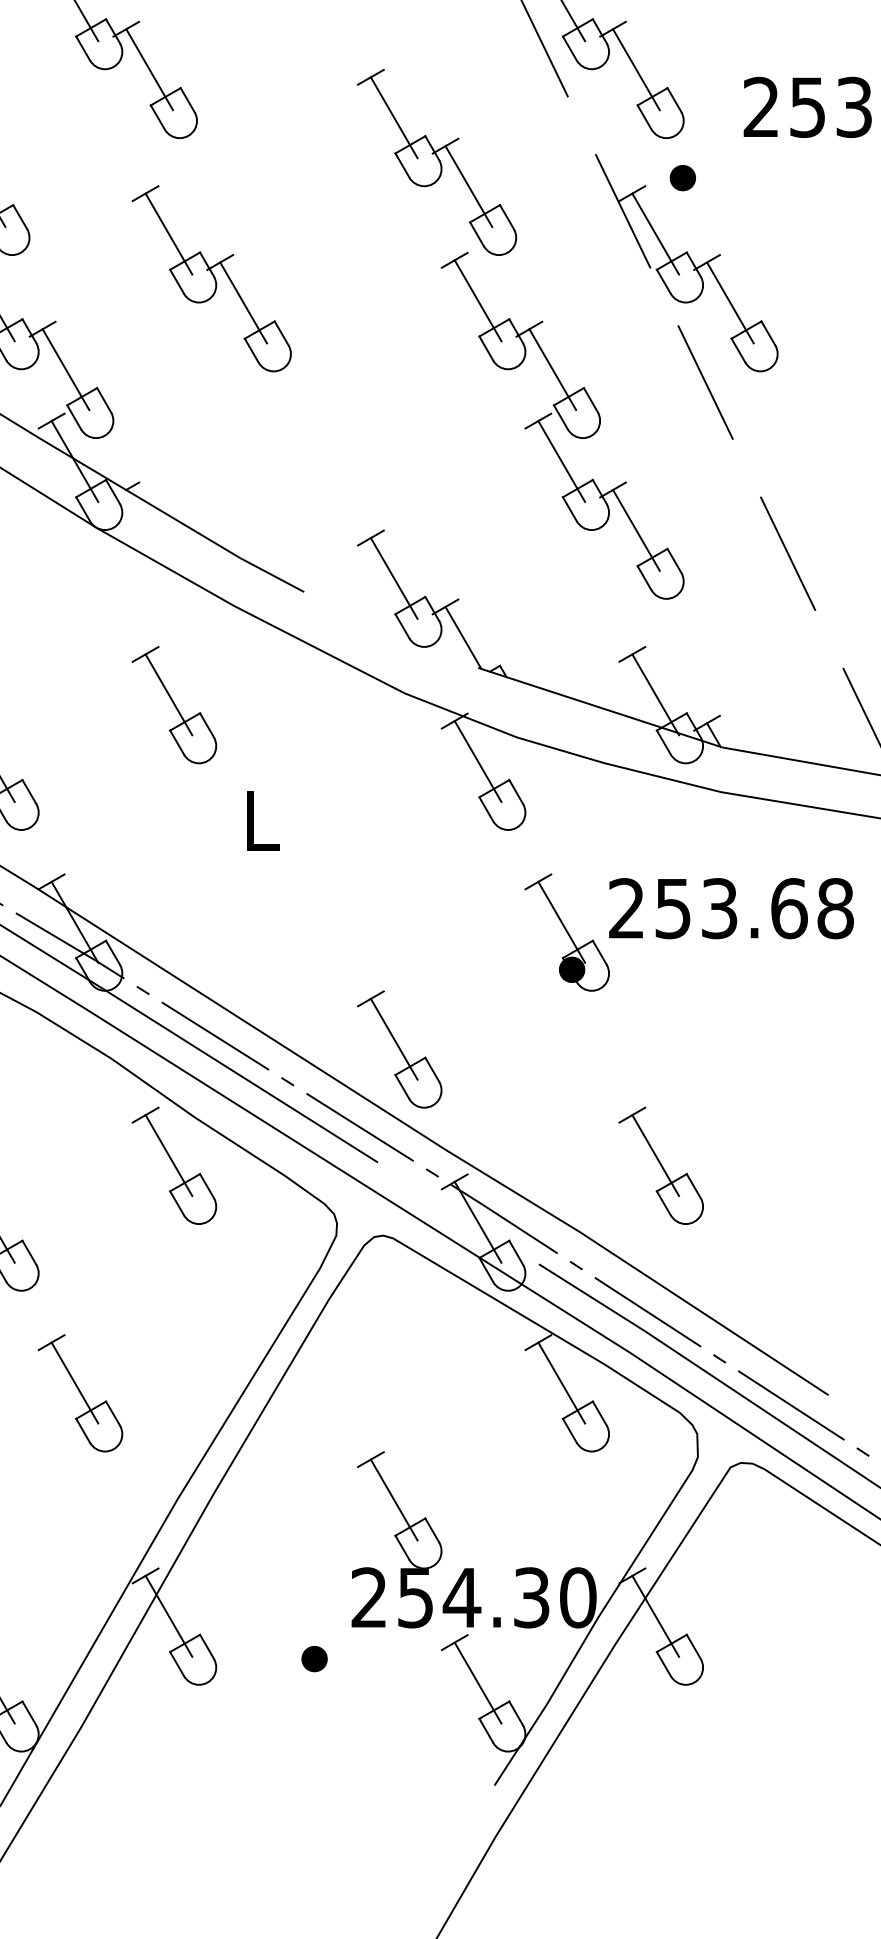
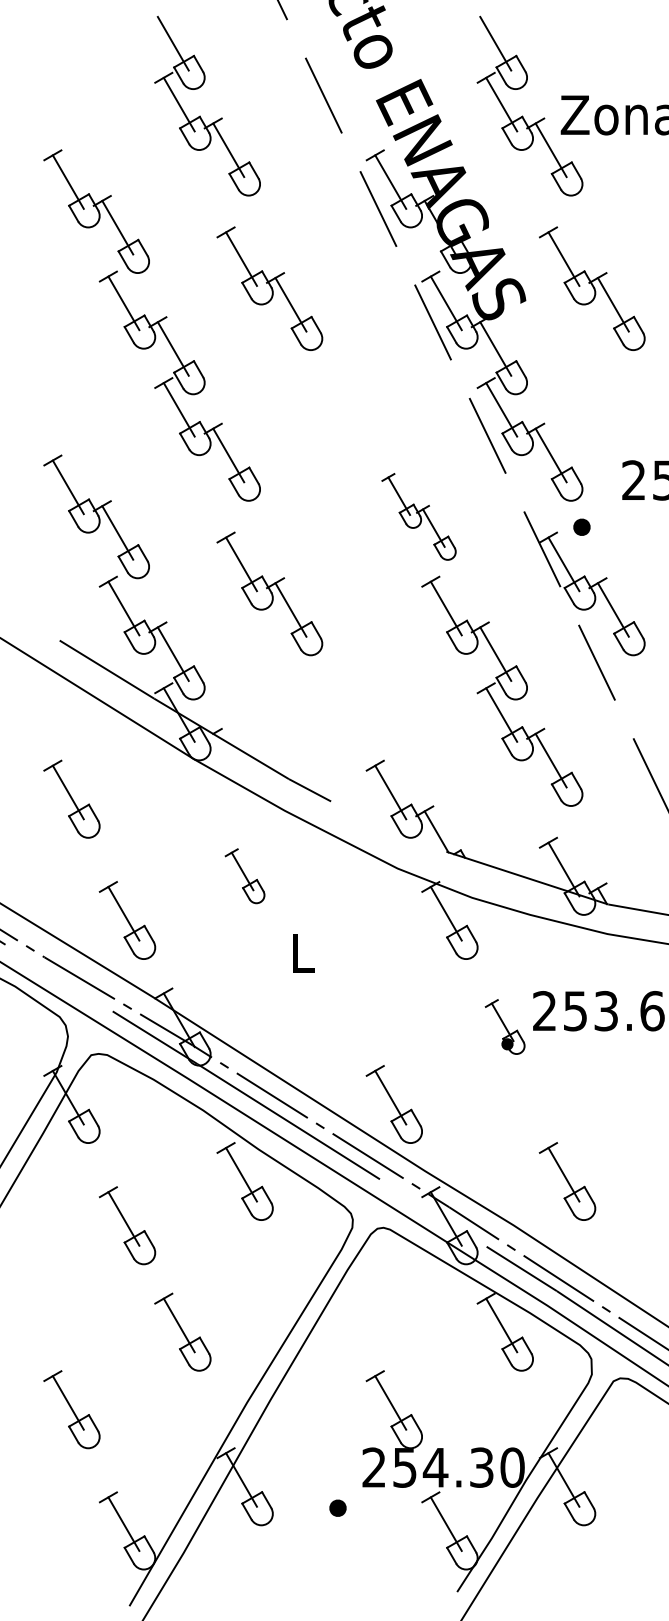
part: (436, 161) -> (418, 516), size x0.7
part: (173, 703) -> (244, 875), size x0.7
part: (565, 931) -> (504, 1026), size x0.7

